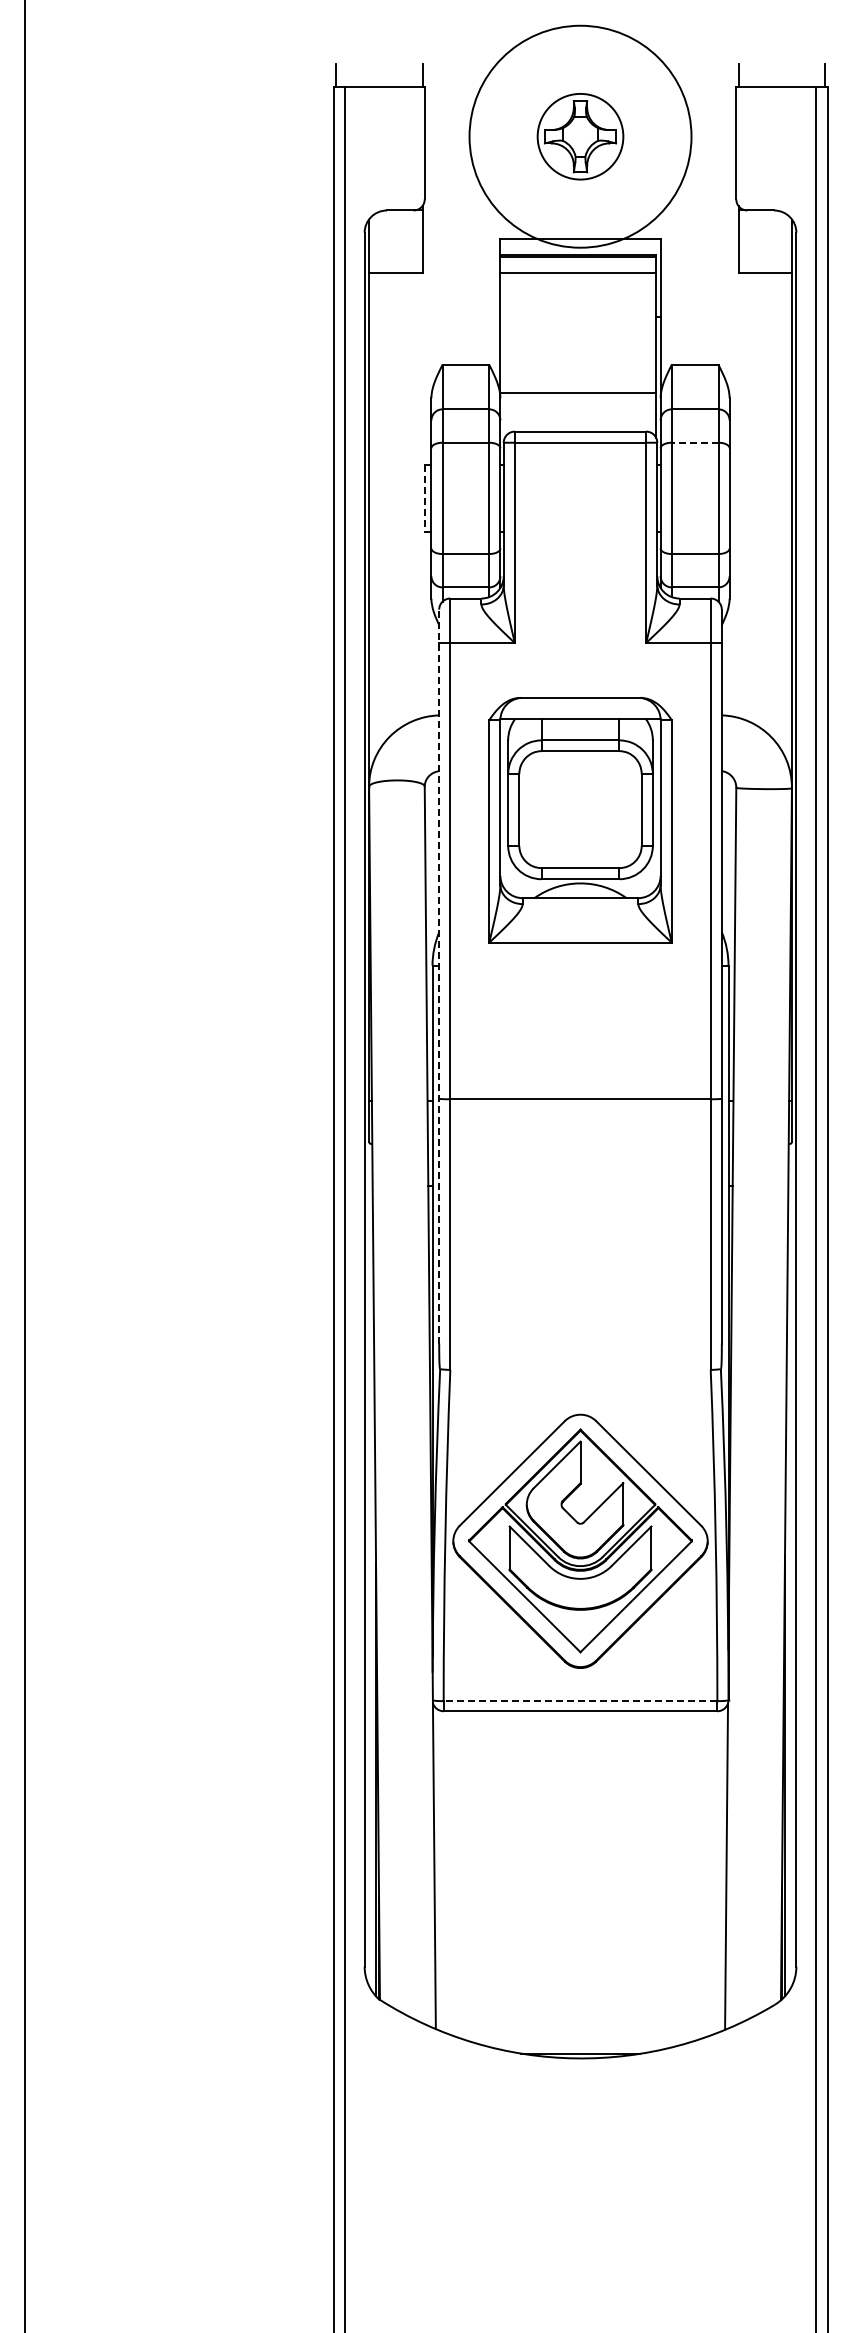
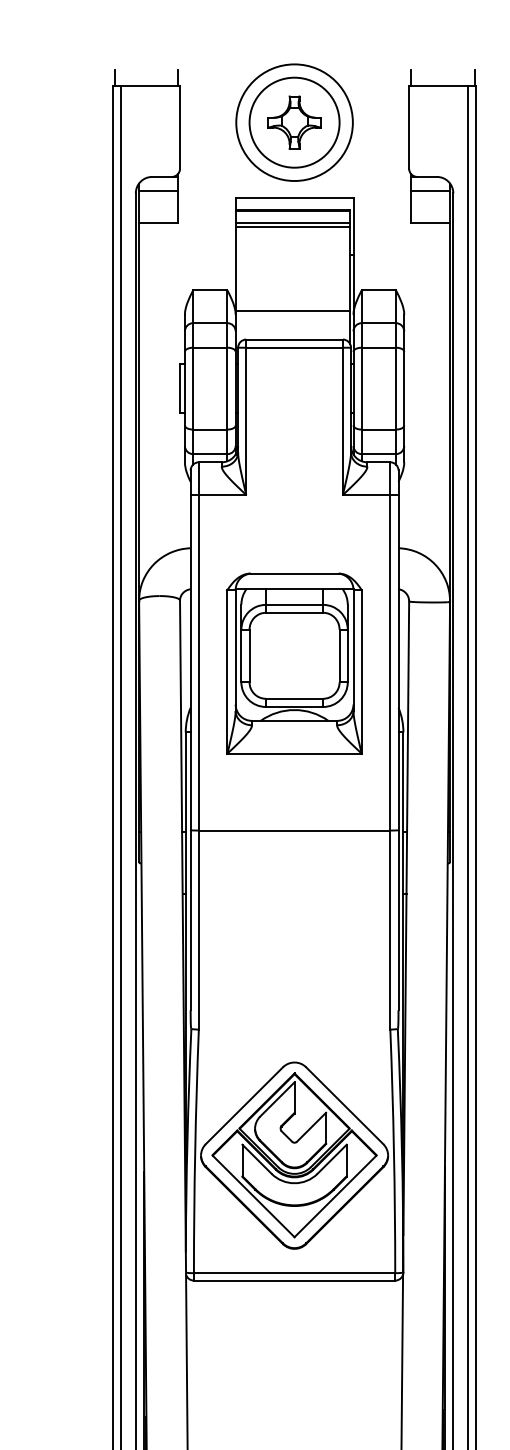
circle: (580, 136) -> (294, 122), size x0.71
circle: (580, 136) -> (294, 122), size x1.43
line: (395, 230) -> (158, 191), added
line: (764, 230) -> (429, 191), added
line: (578, 278) -> (293, 226), added
line: (694, 442) -> (378, 347), dashed -> solid
line: (424, 498) -> (179, 388), dashed -> solid
part: (580, 820) -> (294, 663), moved
line: (439, 976) -> (190, 740), dashed -> solid
line: (580, 1701) -> (294, 1273), dashed -> solid

